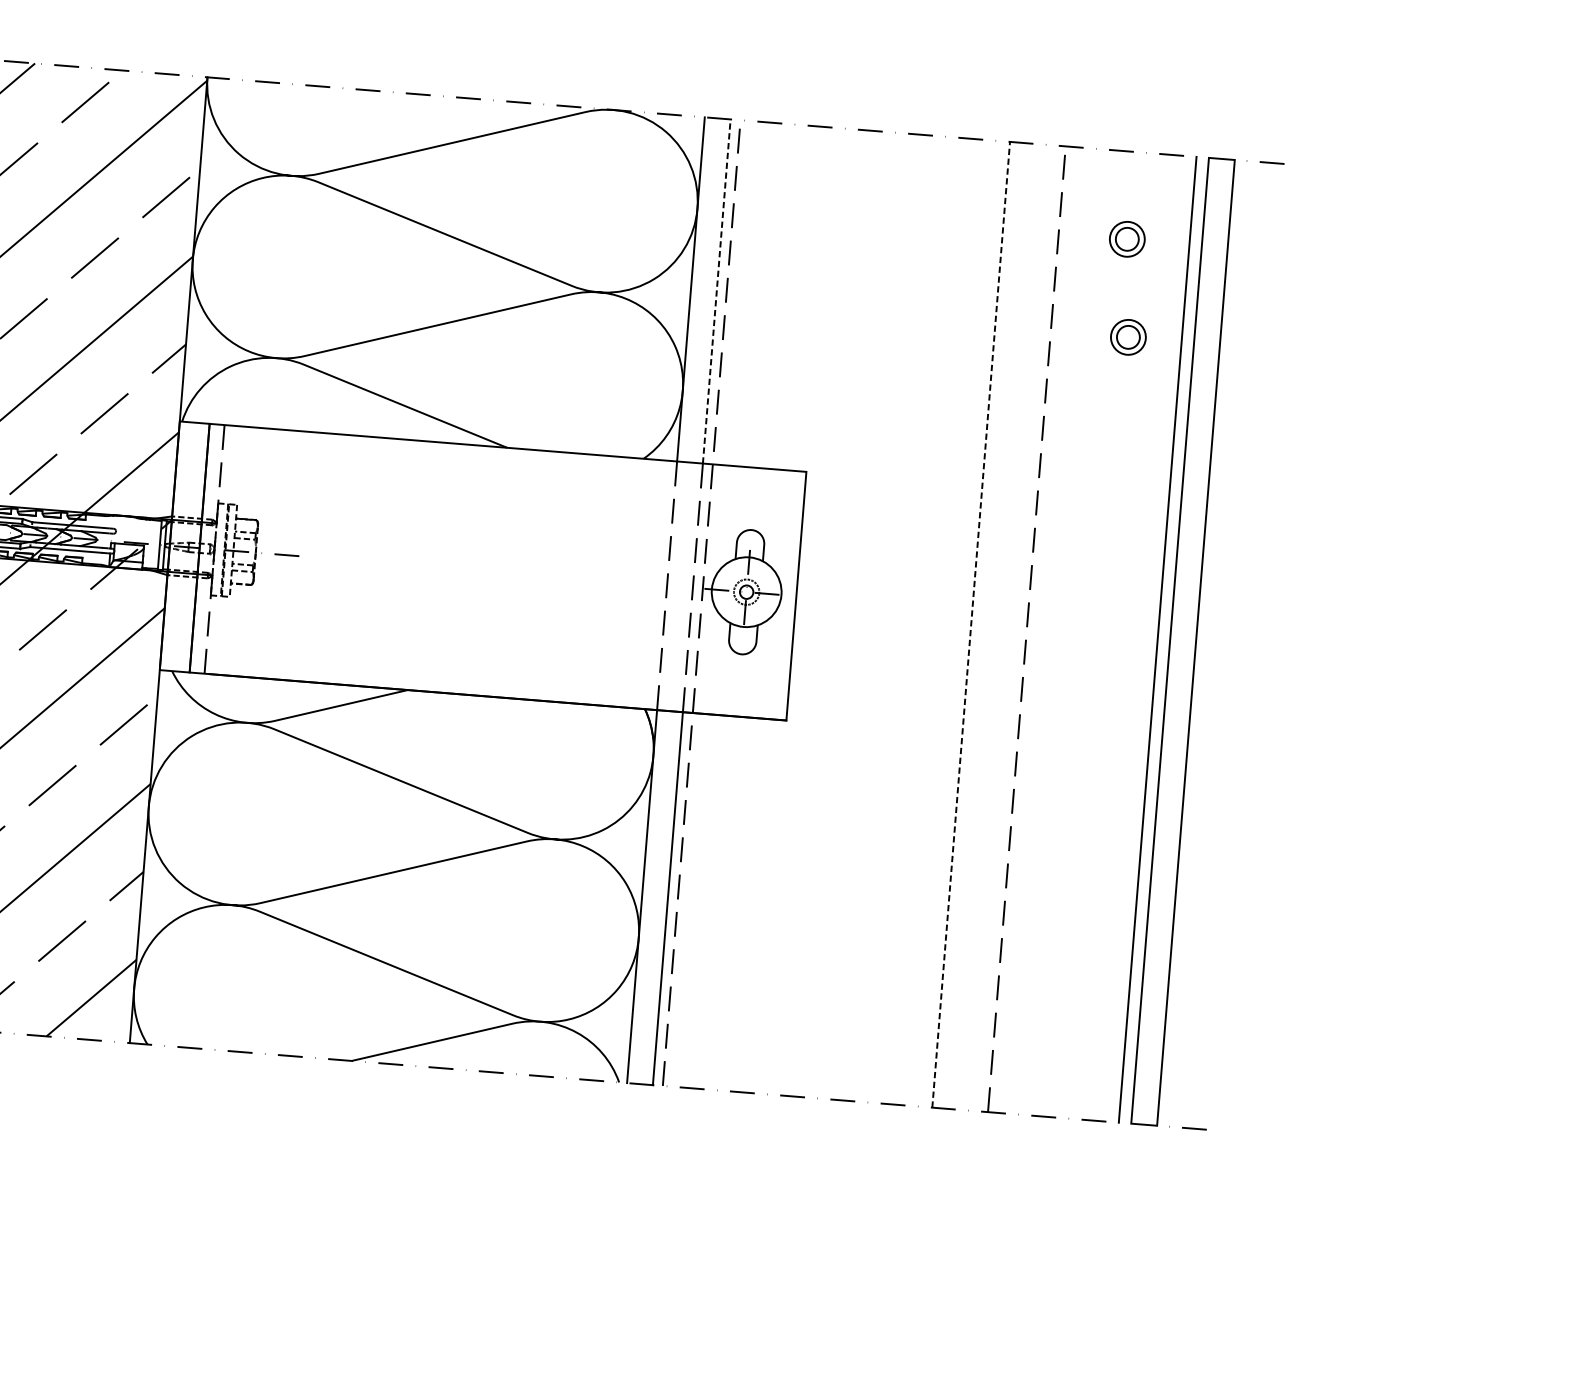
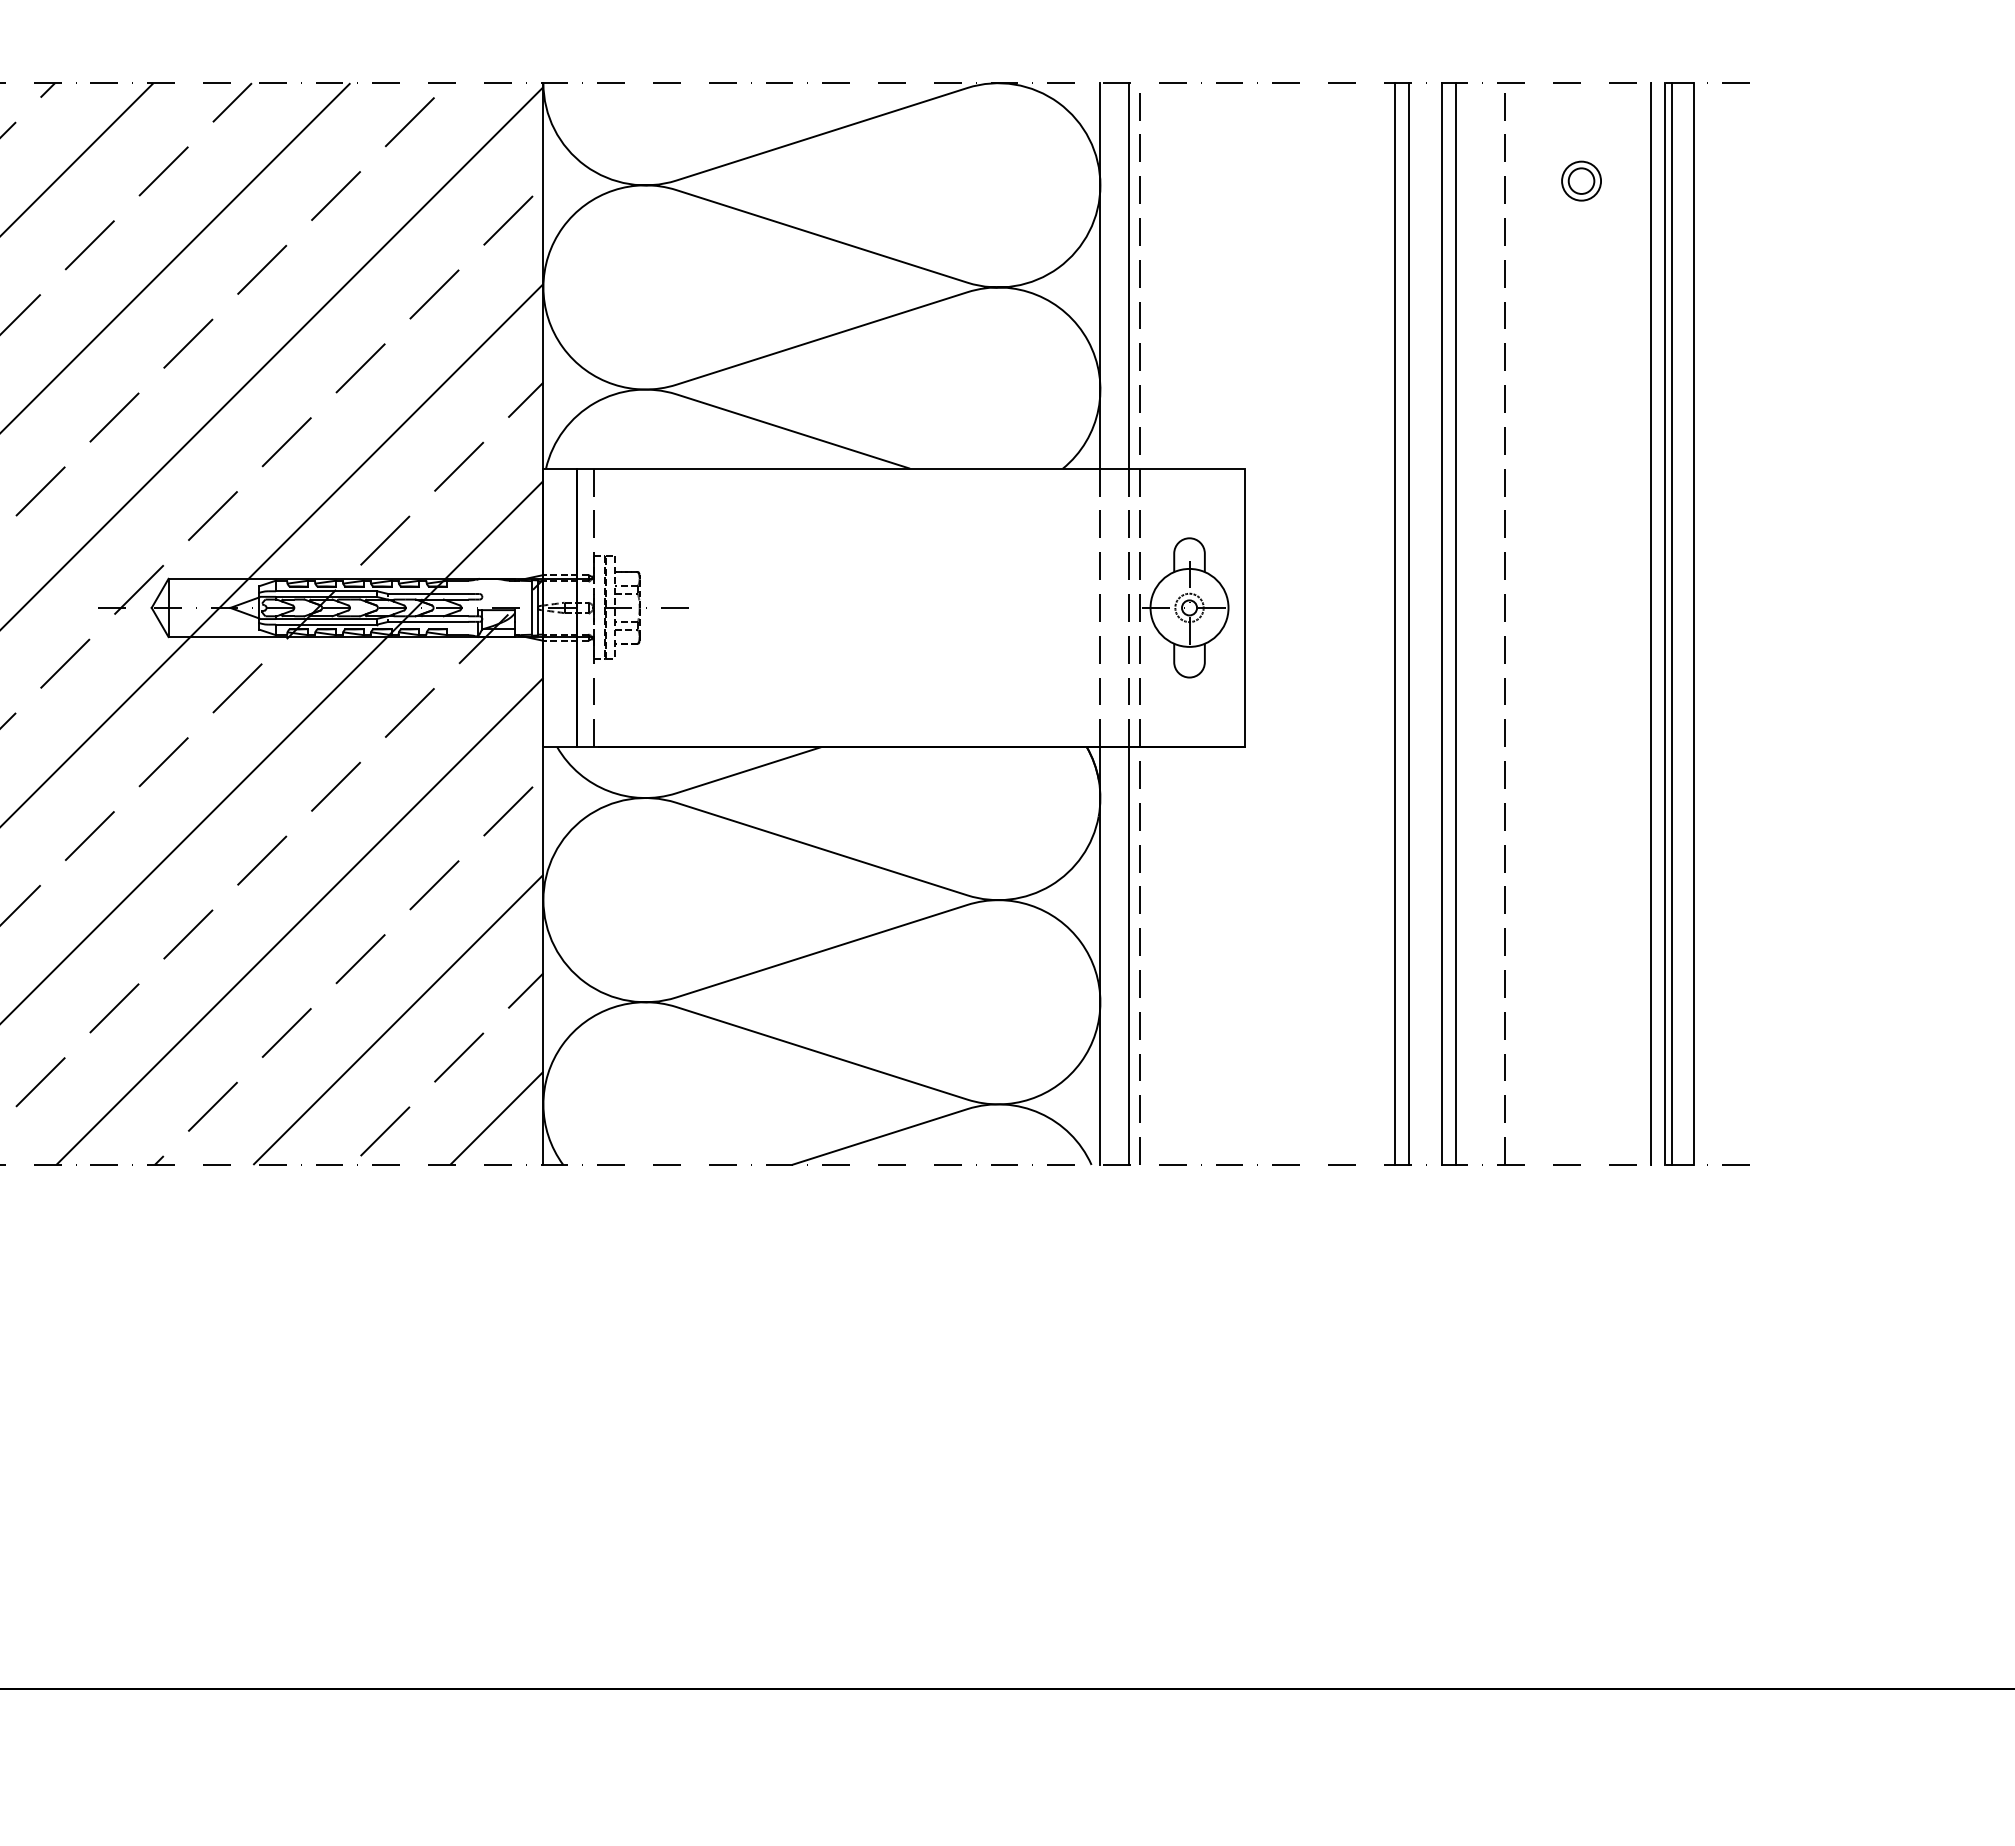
line: (716, 291) -> (1129, 275), dashed -> solid
part: (1128, 336) -> (1591, 289), removed
line: (928, 620) -> (1394, 623), added
line: (941, 621) -> (1408, 623), added
line: (971, 625) -> (1442, 624), dashed -> solid
line: (983, 625) -> (1456, 623), added
line: (1175, 640) -> (1671, 623), added

